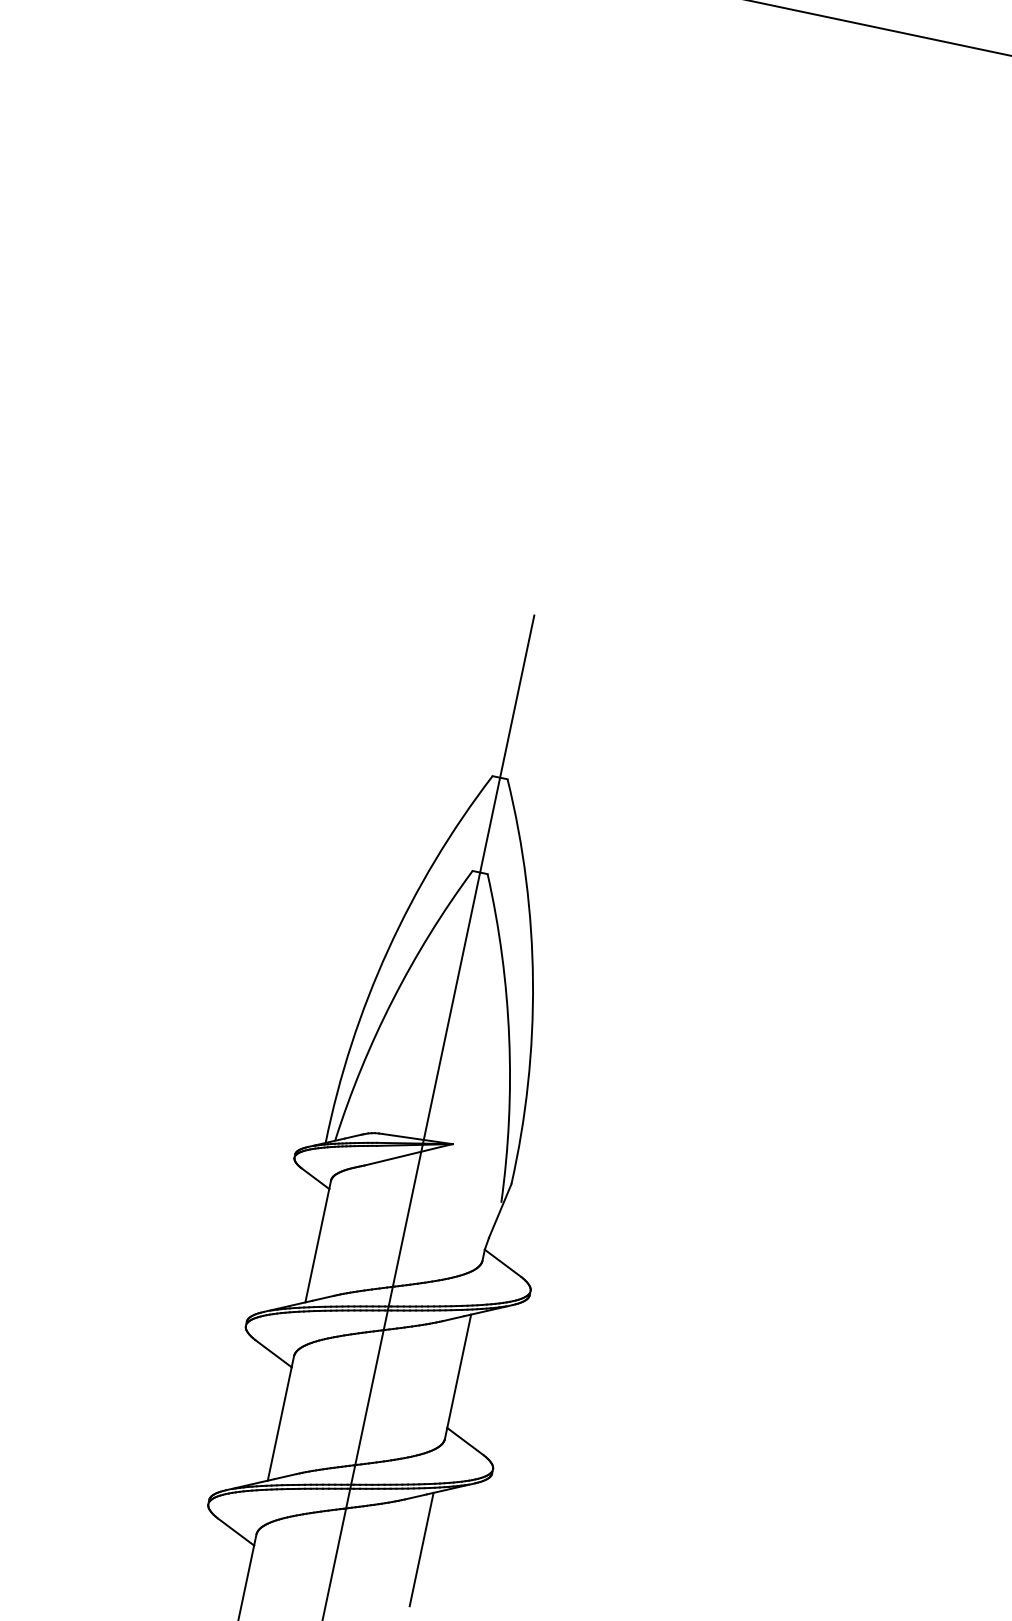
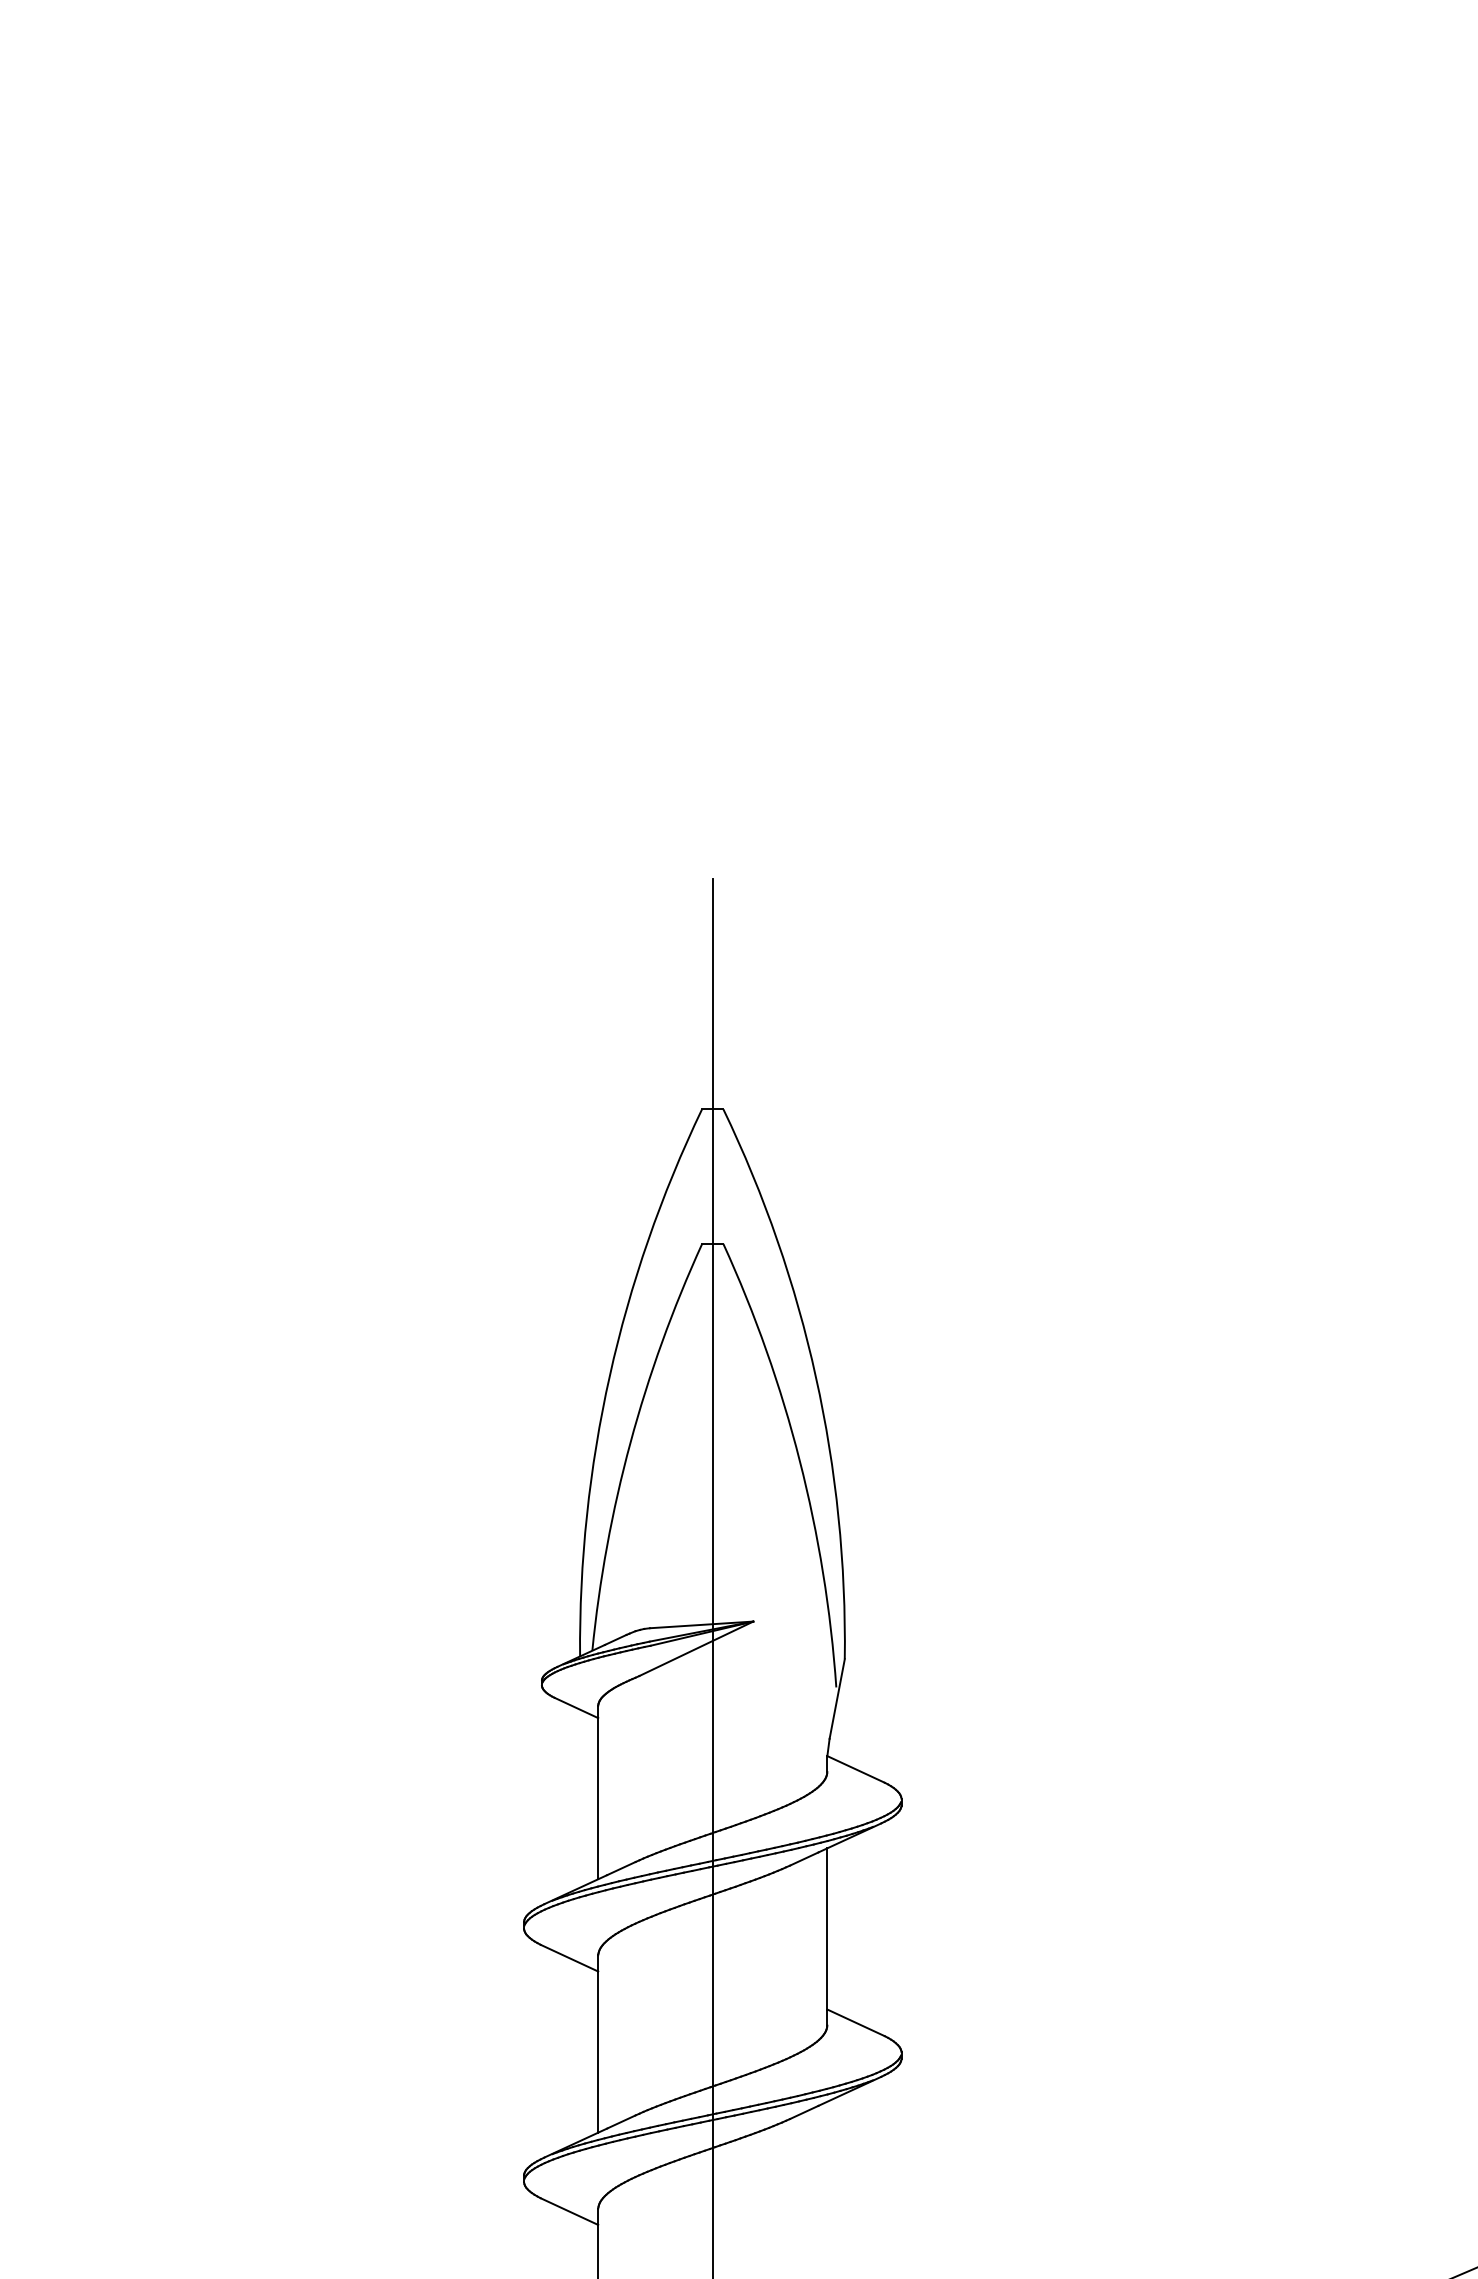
line: (421, 1548) -> (827, 2181), removed

